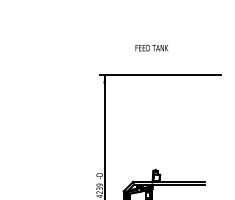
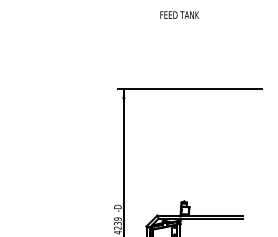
text: (151, 47) -> (179, 14), moved

